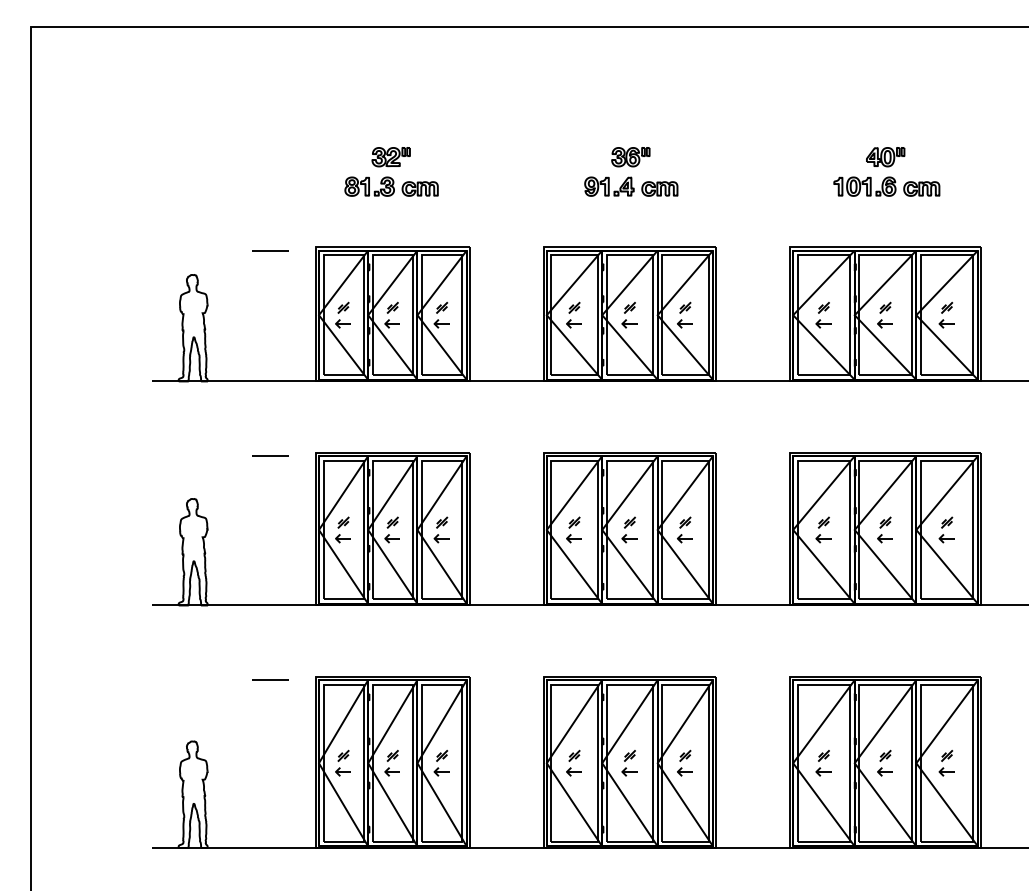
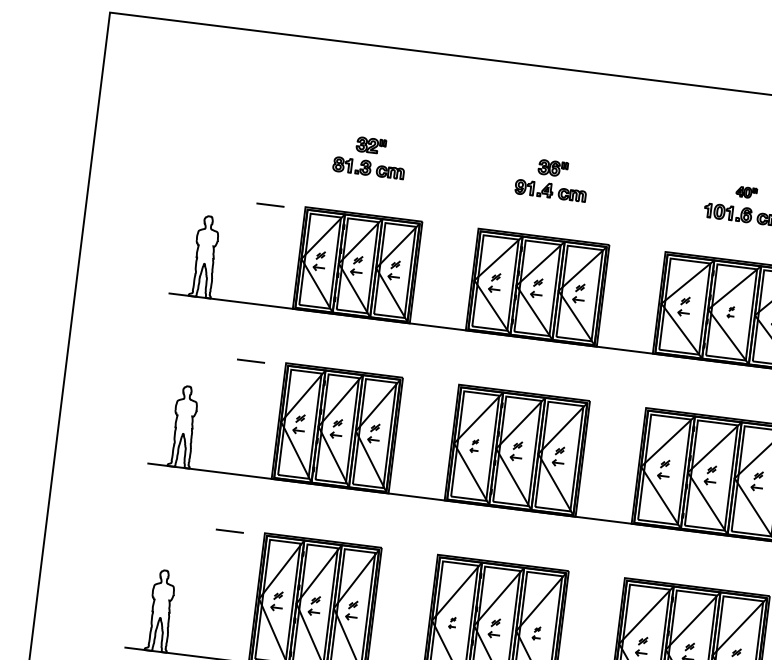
part: (885, 157) -> (746, 192), size x0.7
part: (884, 314) -> (730, 311), size x0.6
part: (573, 529) -> (474, 445), size x0.7
part: (573, 762) -> (452, 622), size x0.6
part: (684, 762) -> (536, 632), size x0.7

